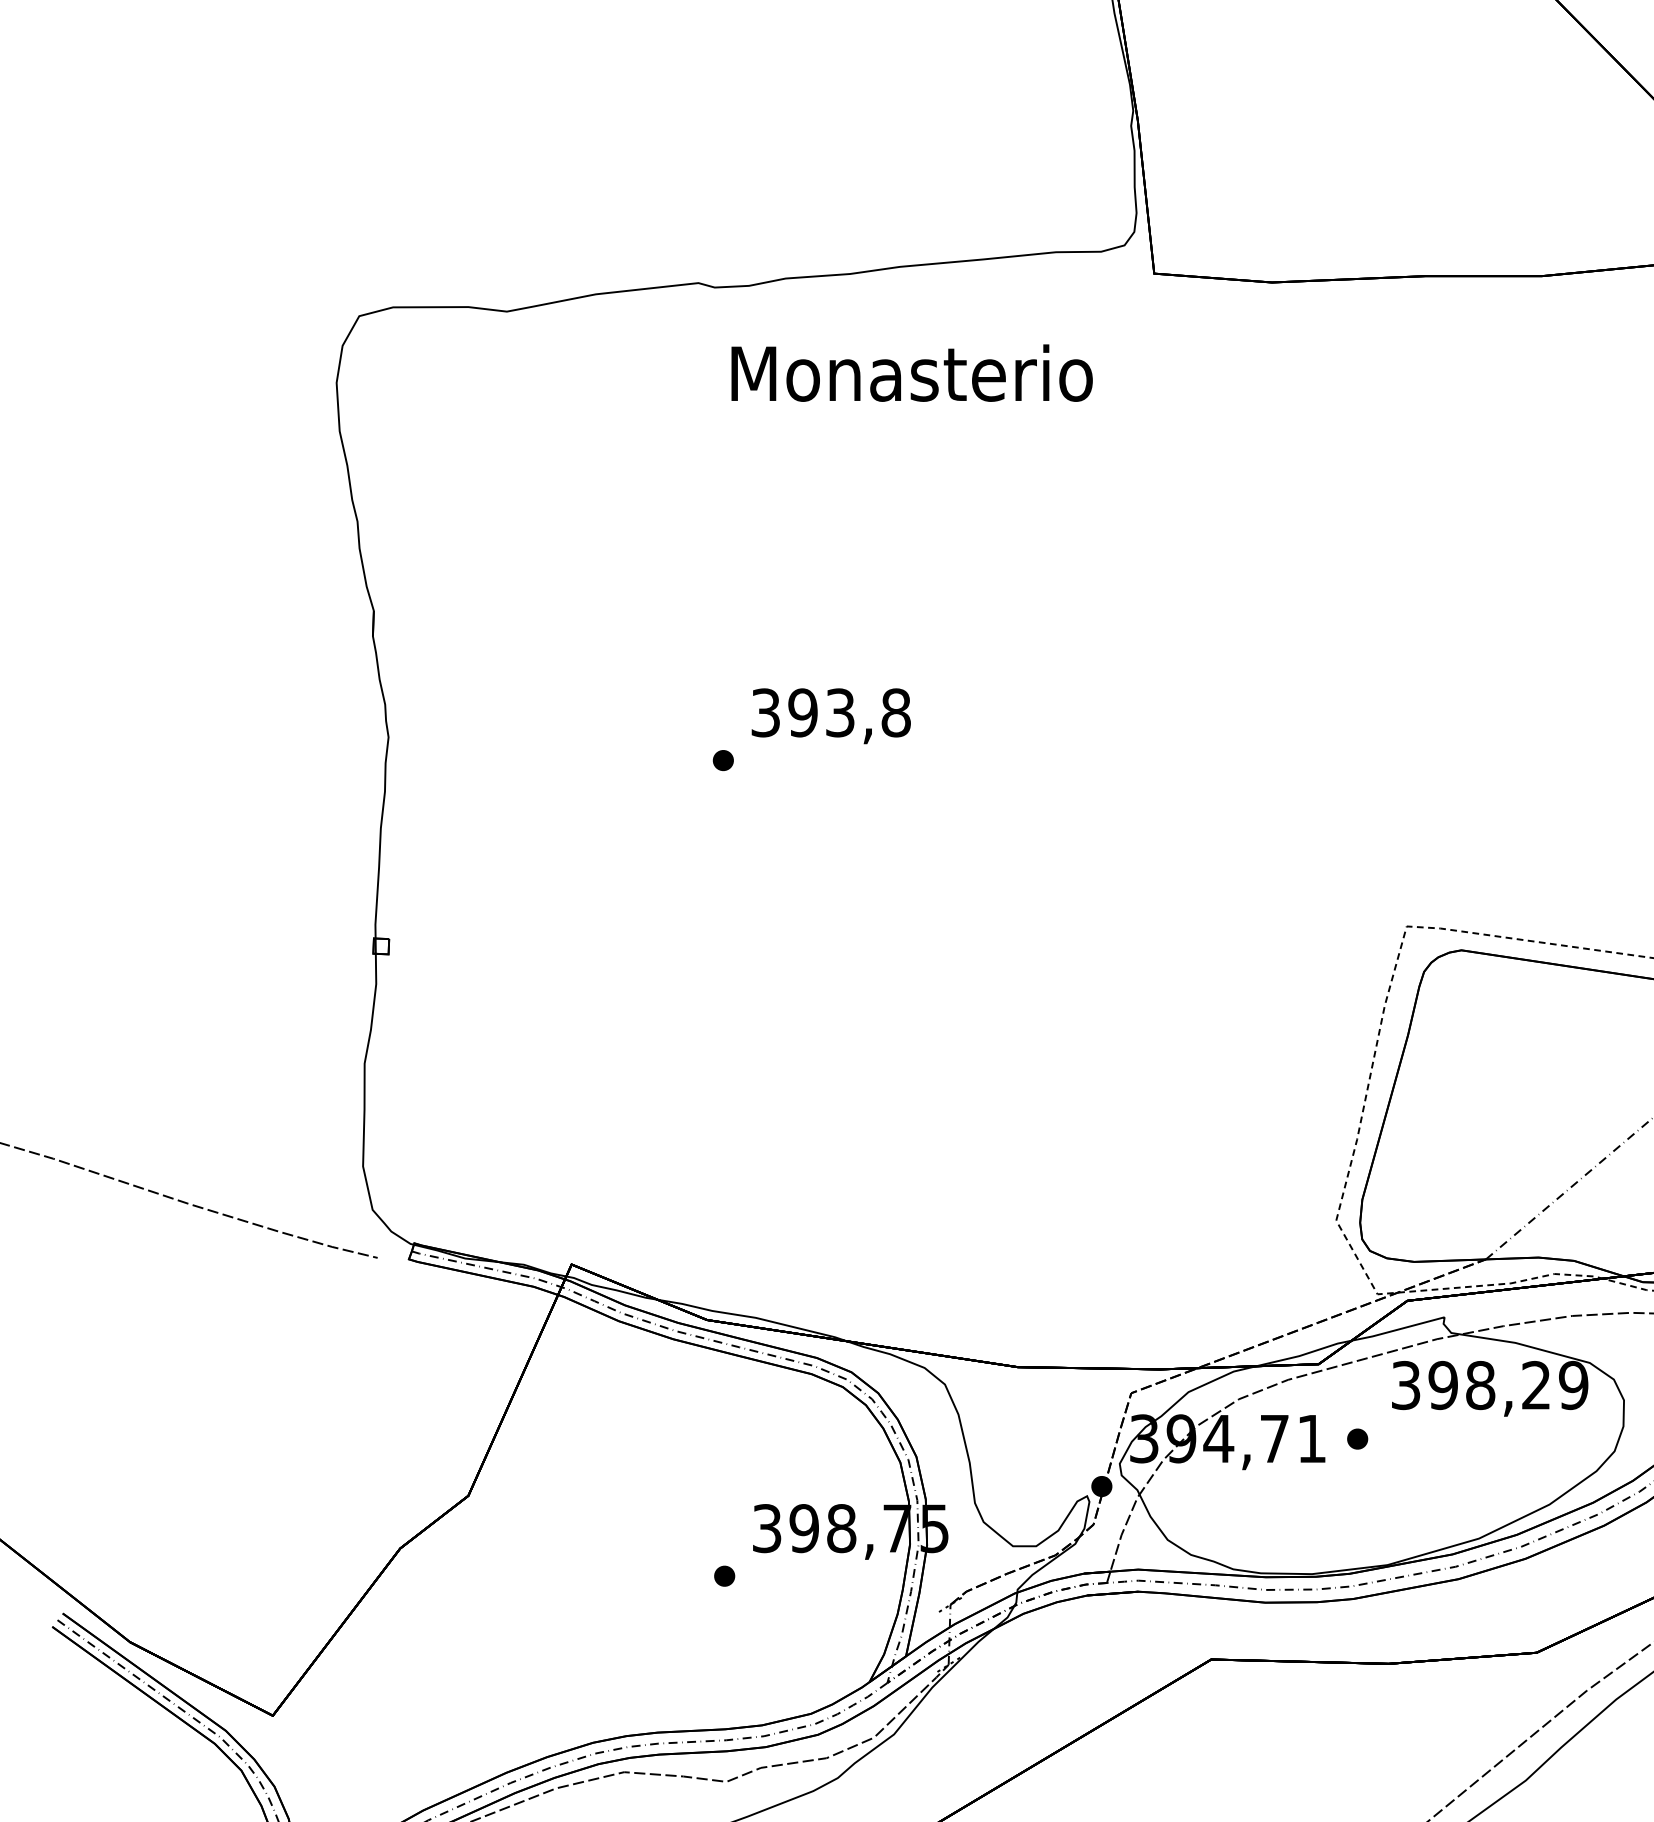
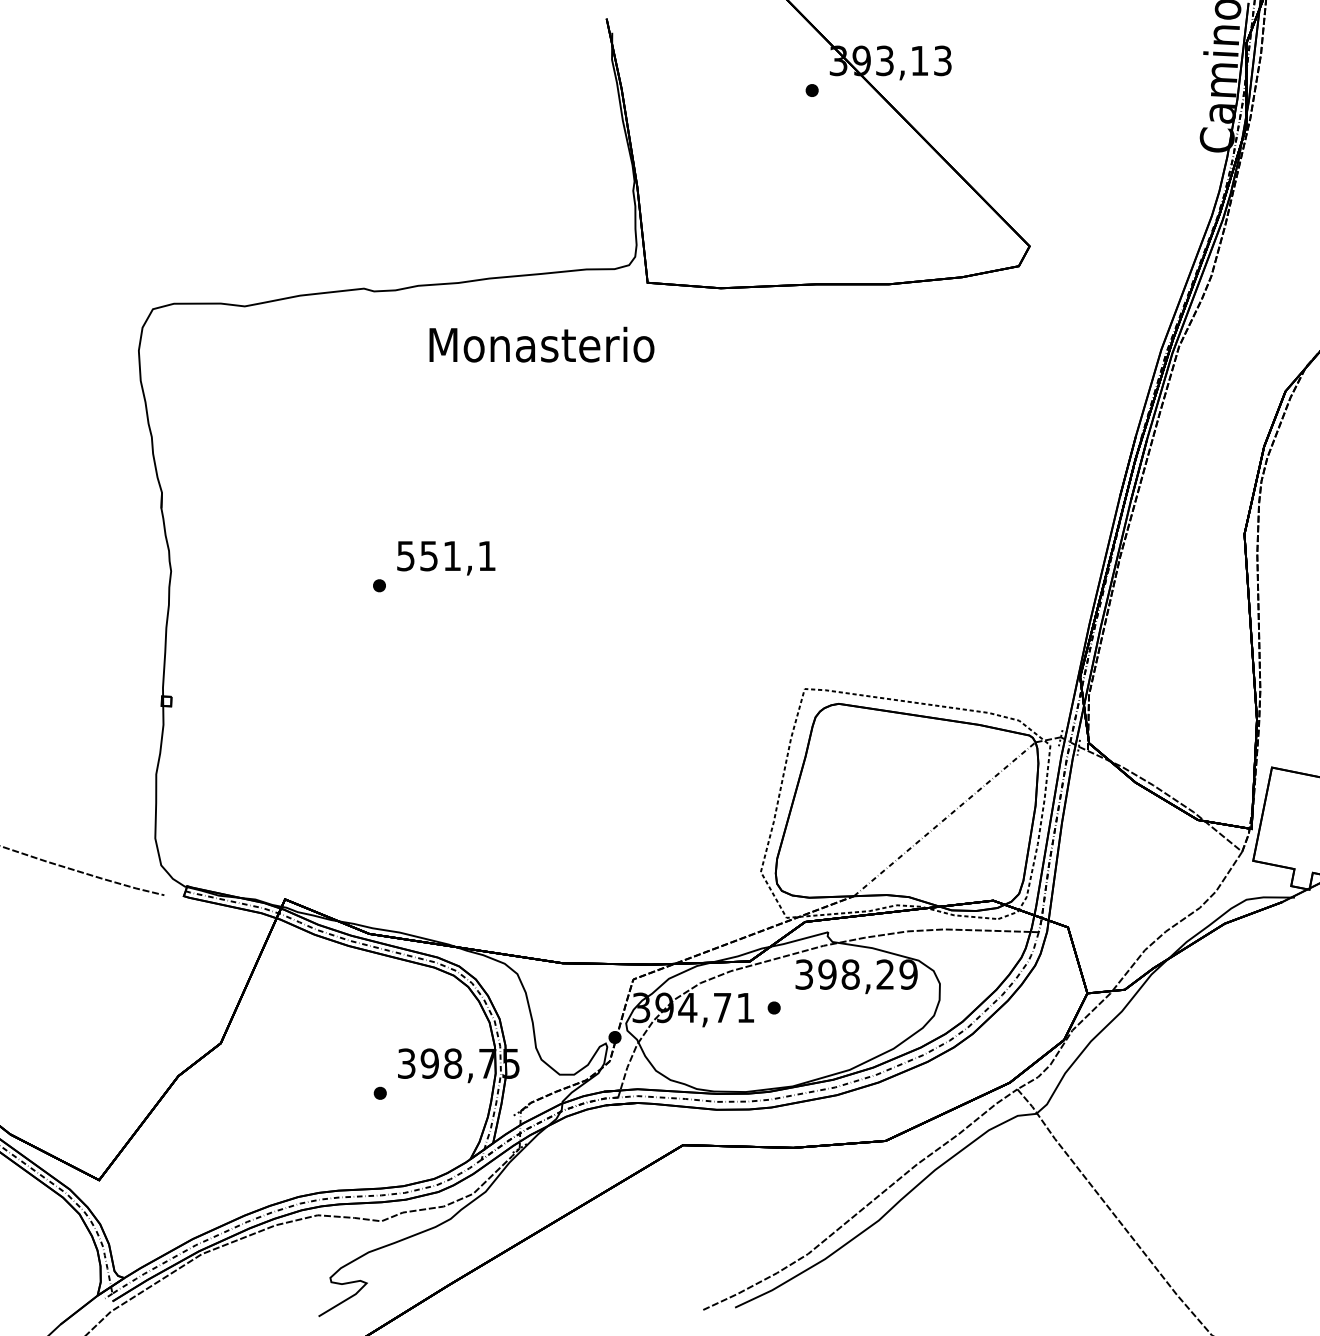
text: (911, 372) -> (541, 344), moved
text: (831, 711) -> (446, 555), 393,8 -> 551,1

